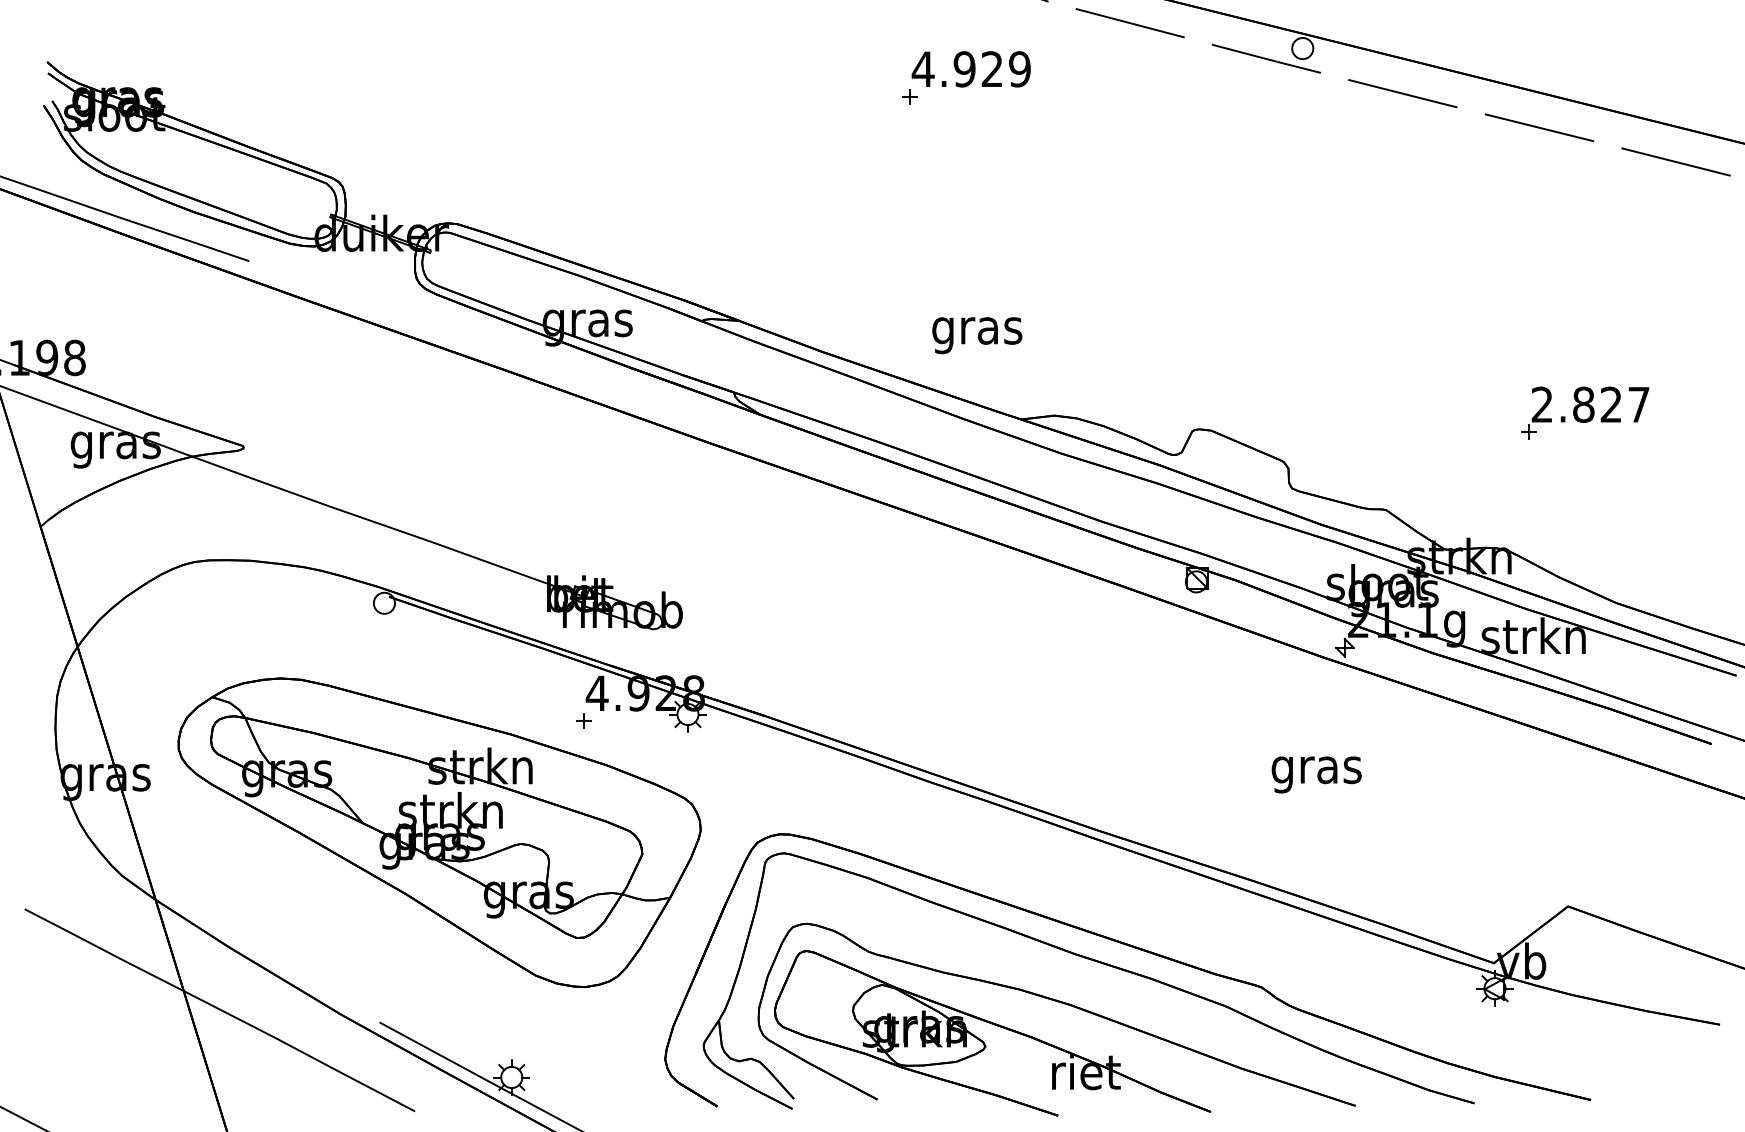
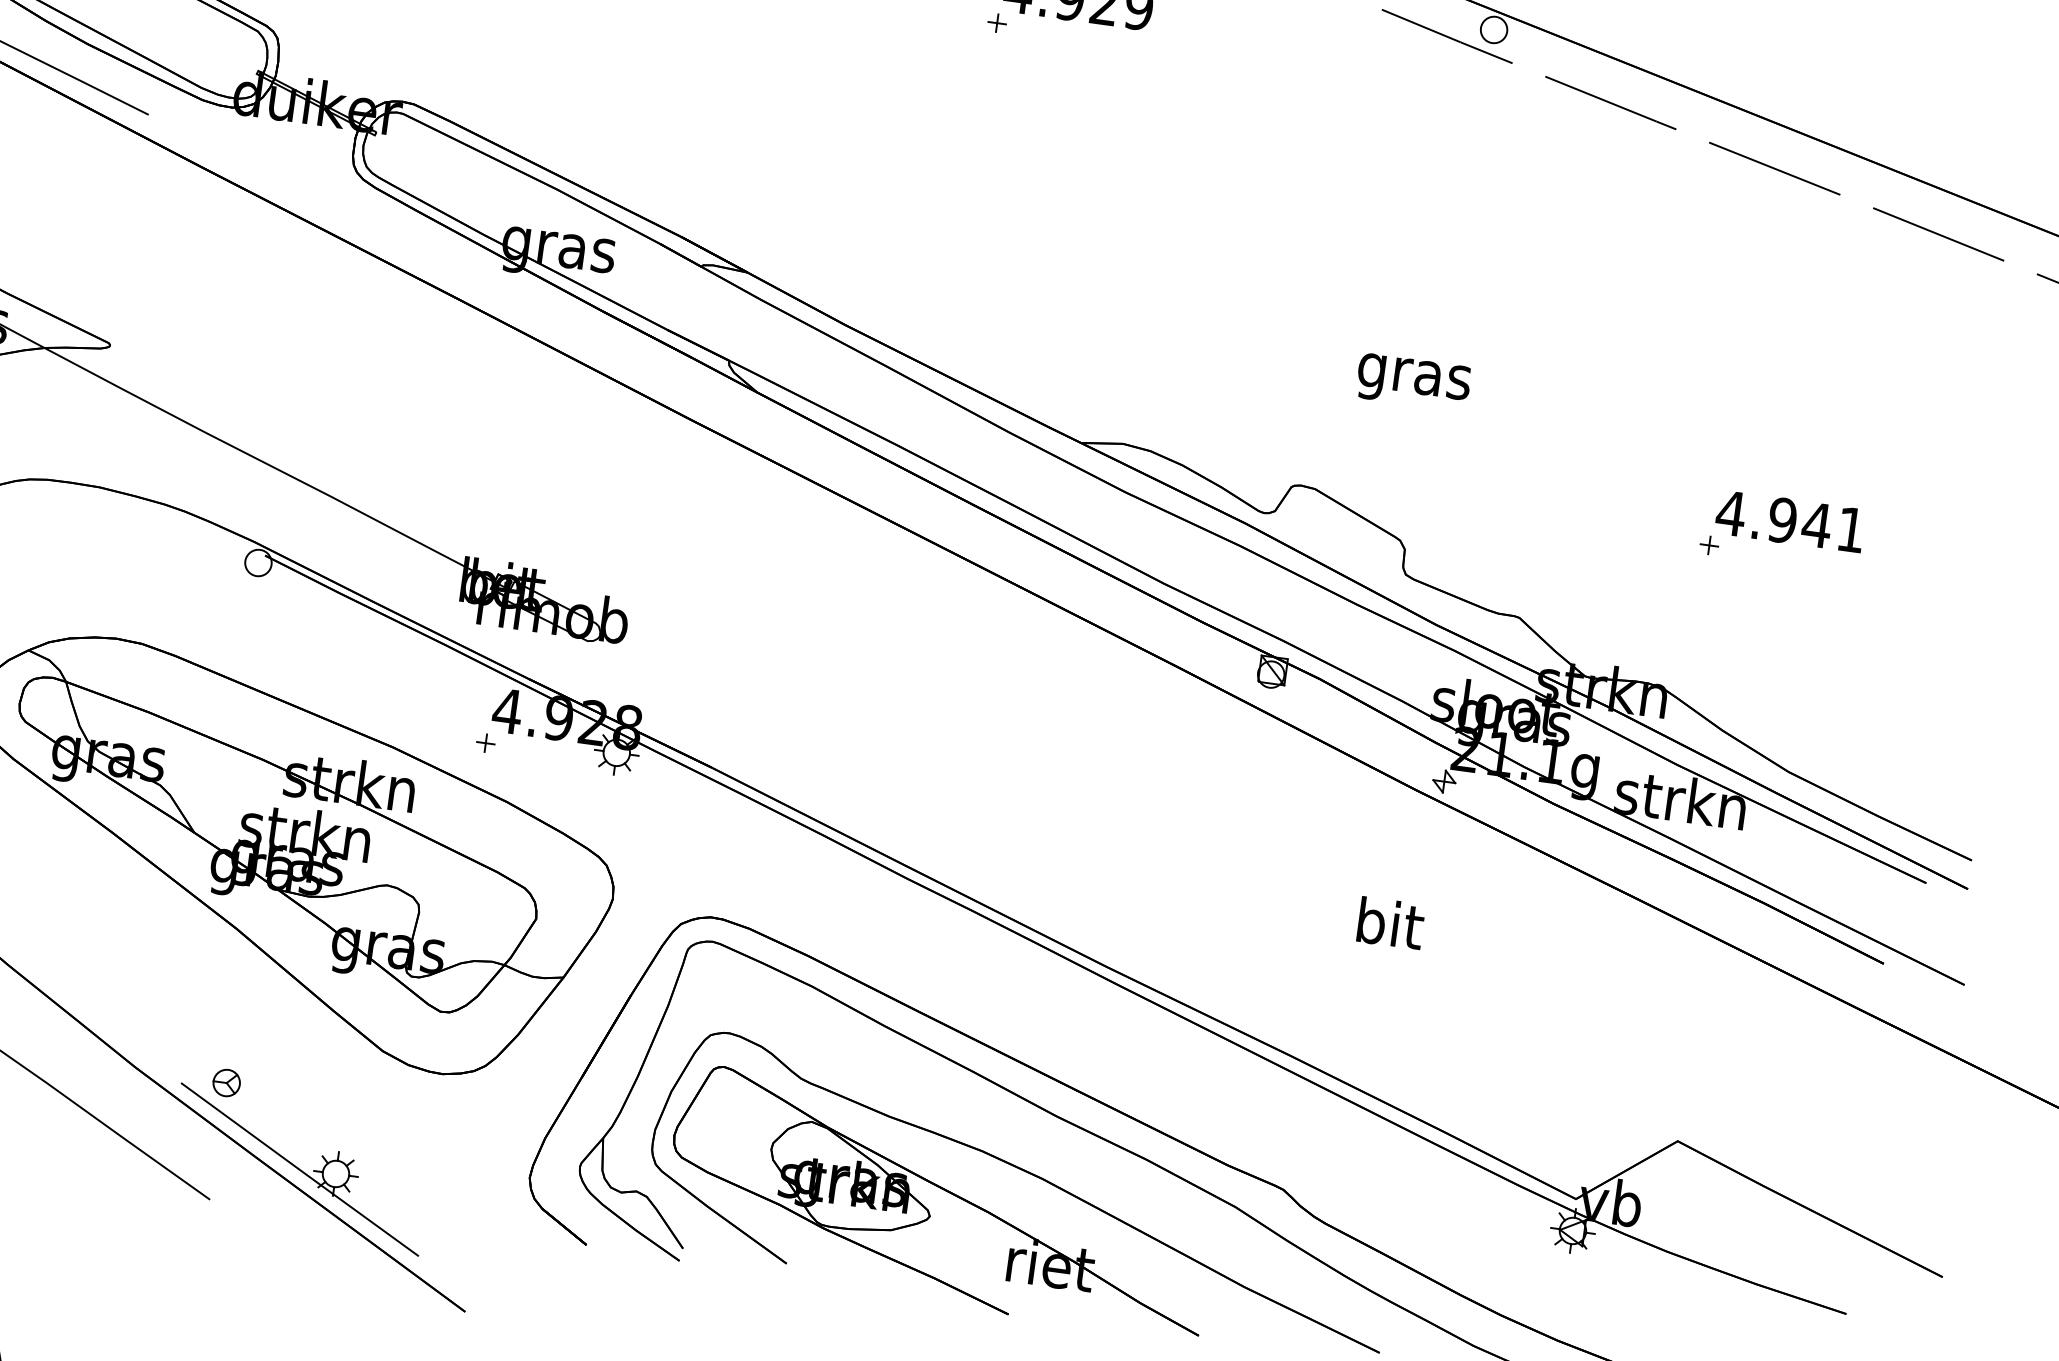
text: (977, 335) -> (1413, 382), moved
text: (1589, 404) -> (1789, 521), 2.827 -> 4.941
text: (1316, 769) -> (1388, 928), gras -> bit
part: (415, 1017) -> (226, 1083), added

